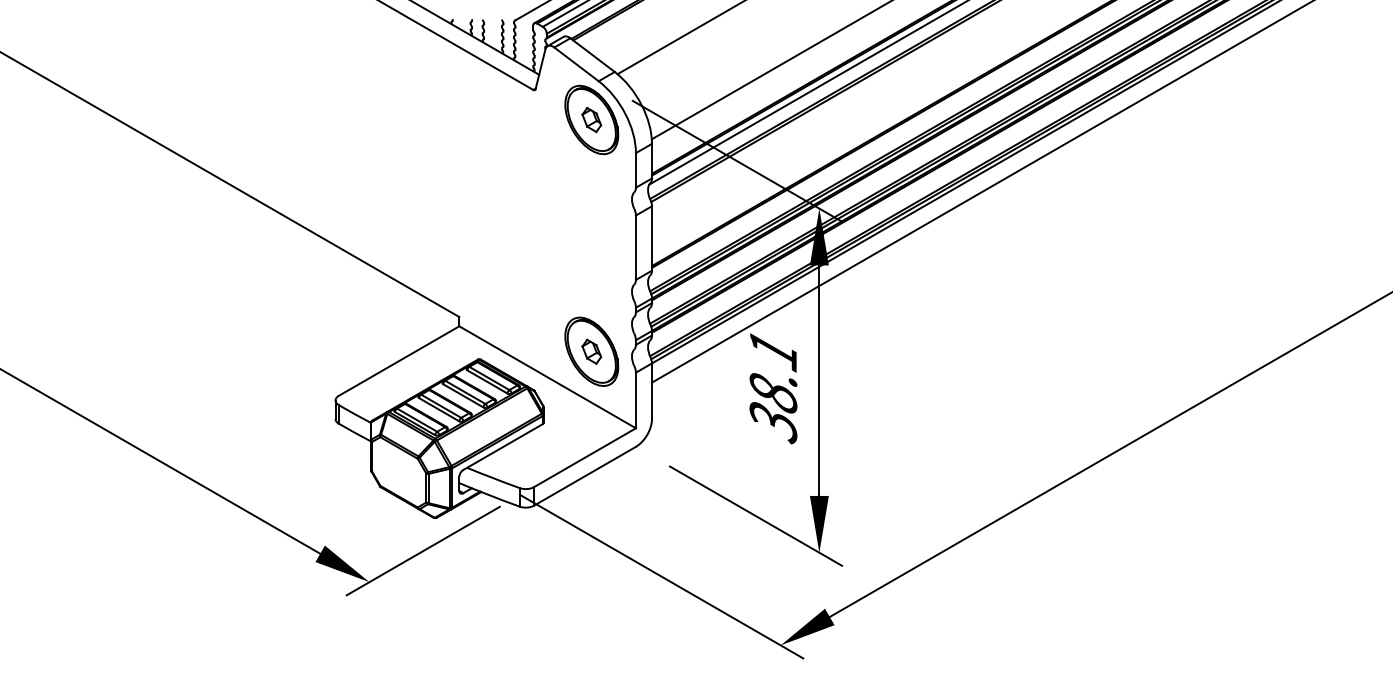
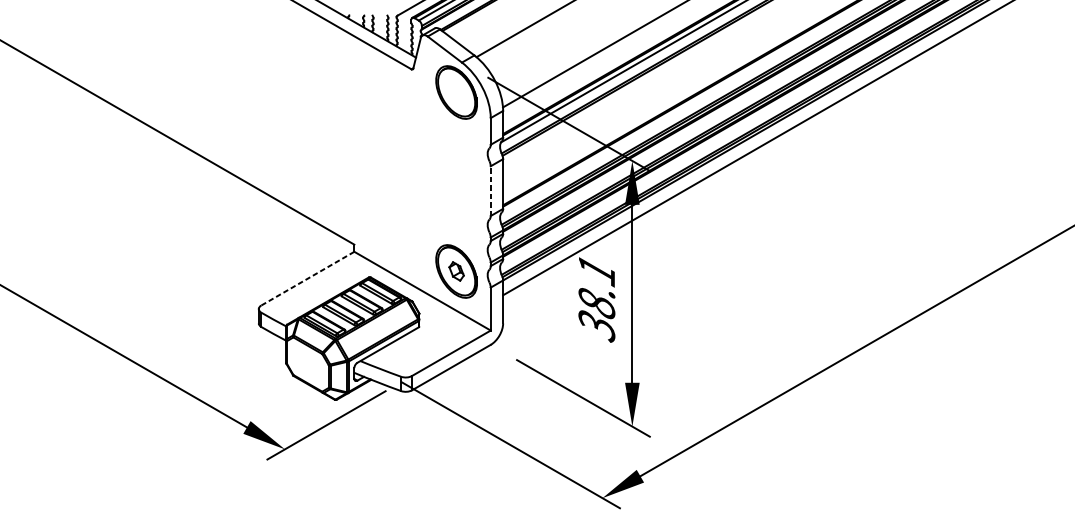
part: (591, 120) -> (456, 92), removed
line: (635, 247) -> (490, 190), solid -> dashed
line: (399, 361) -> (308, 278), solid -> dashed

